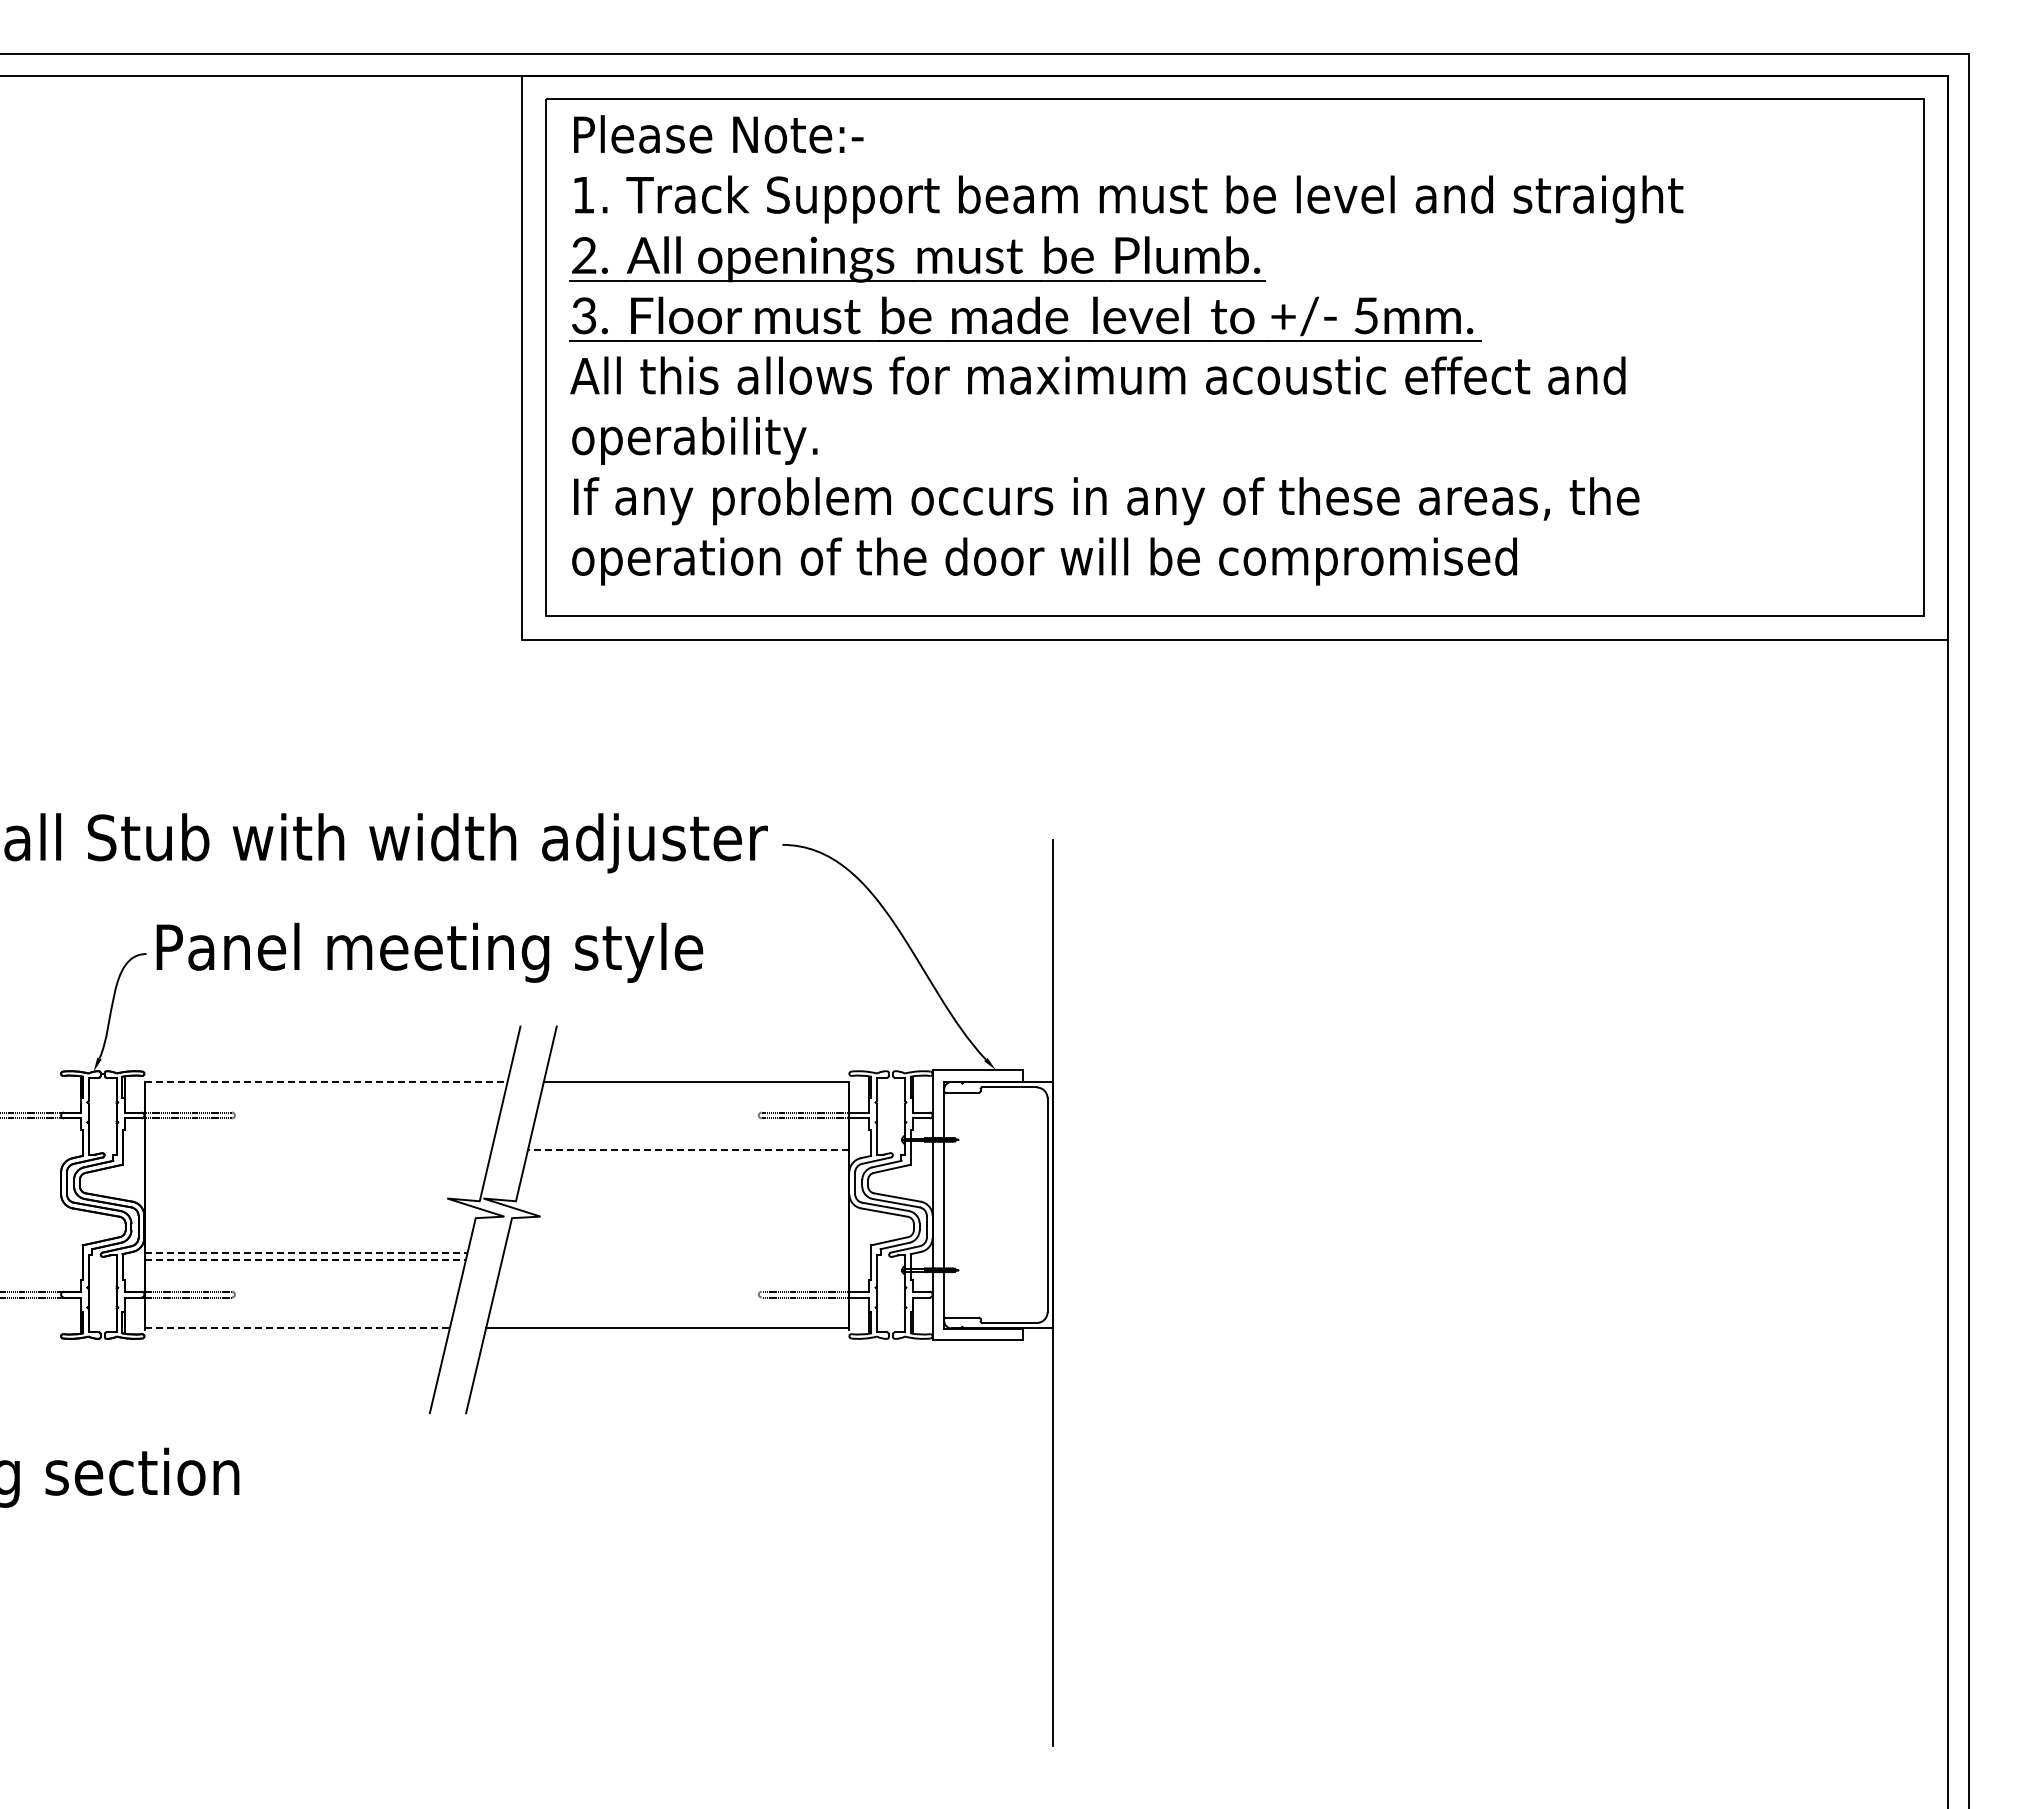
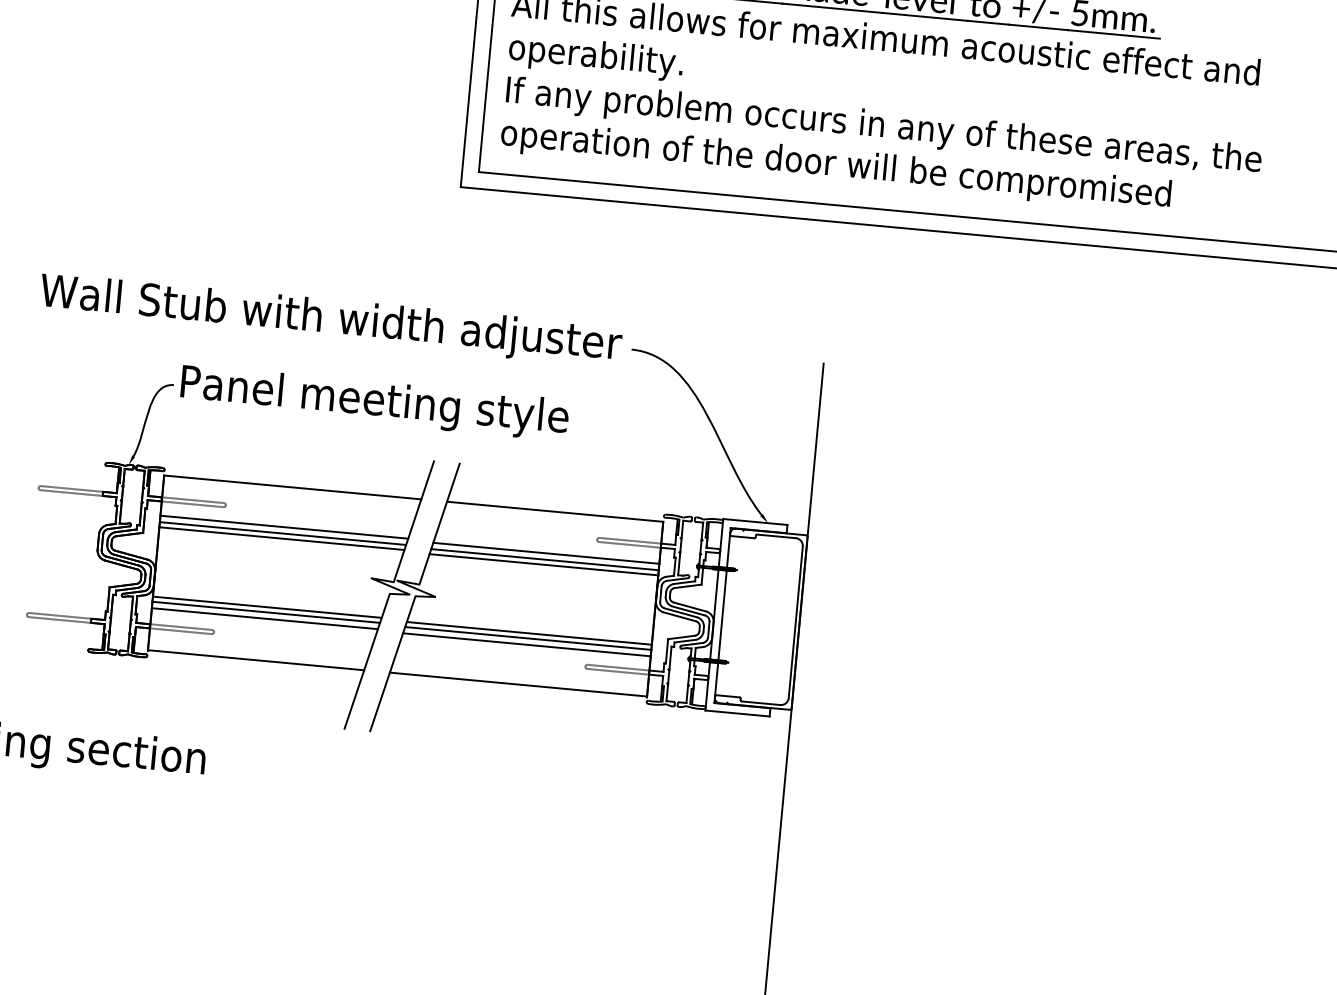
line: (326, 1081) -> (293, 487), dashed -> solid
line: (319, 1138) -> (284, 527), added
line: (689, 1141) -> (546, 553), added
line: (318, 1147) -> (283, 533), added
line: (688, 1150) -> (544, 559), dashed -> solid
line: (317, 1154) -> (281, 538), added
line: (687, 1157) -> (543, 564), added
line: (306, 1252) -> (267, 607), dashed -> solid
line: (676, 1255) -> (529, 633), added
line: (305, 1259) -> (266, 611), dashed -> solid
line: (675, 1262) -> (528, 638), added
line: (303, 1269) -> (264, 618), added
line: (674, 1271) -> (527, 644), added
line: (297, 1328) -> (256, 660), dashed -> solid

